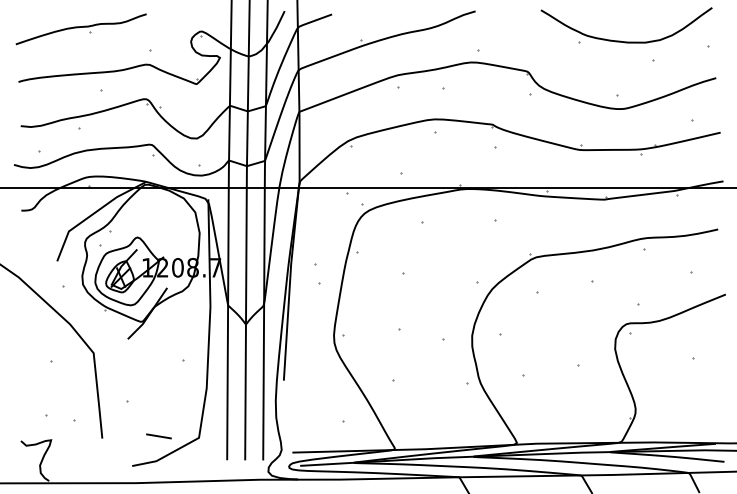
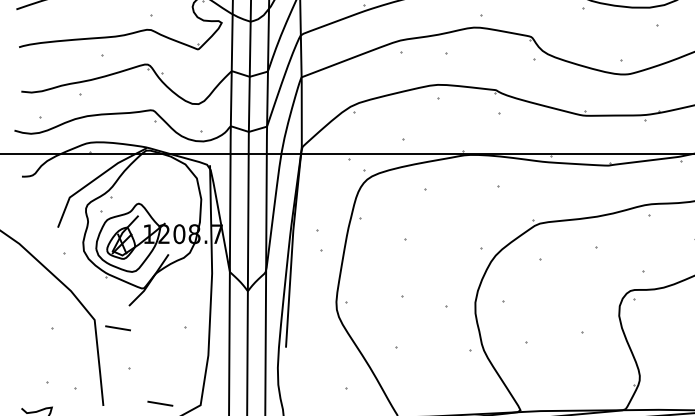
line: (116, 361) -> (117, 328), added

